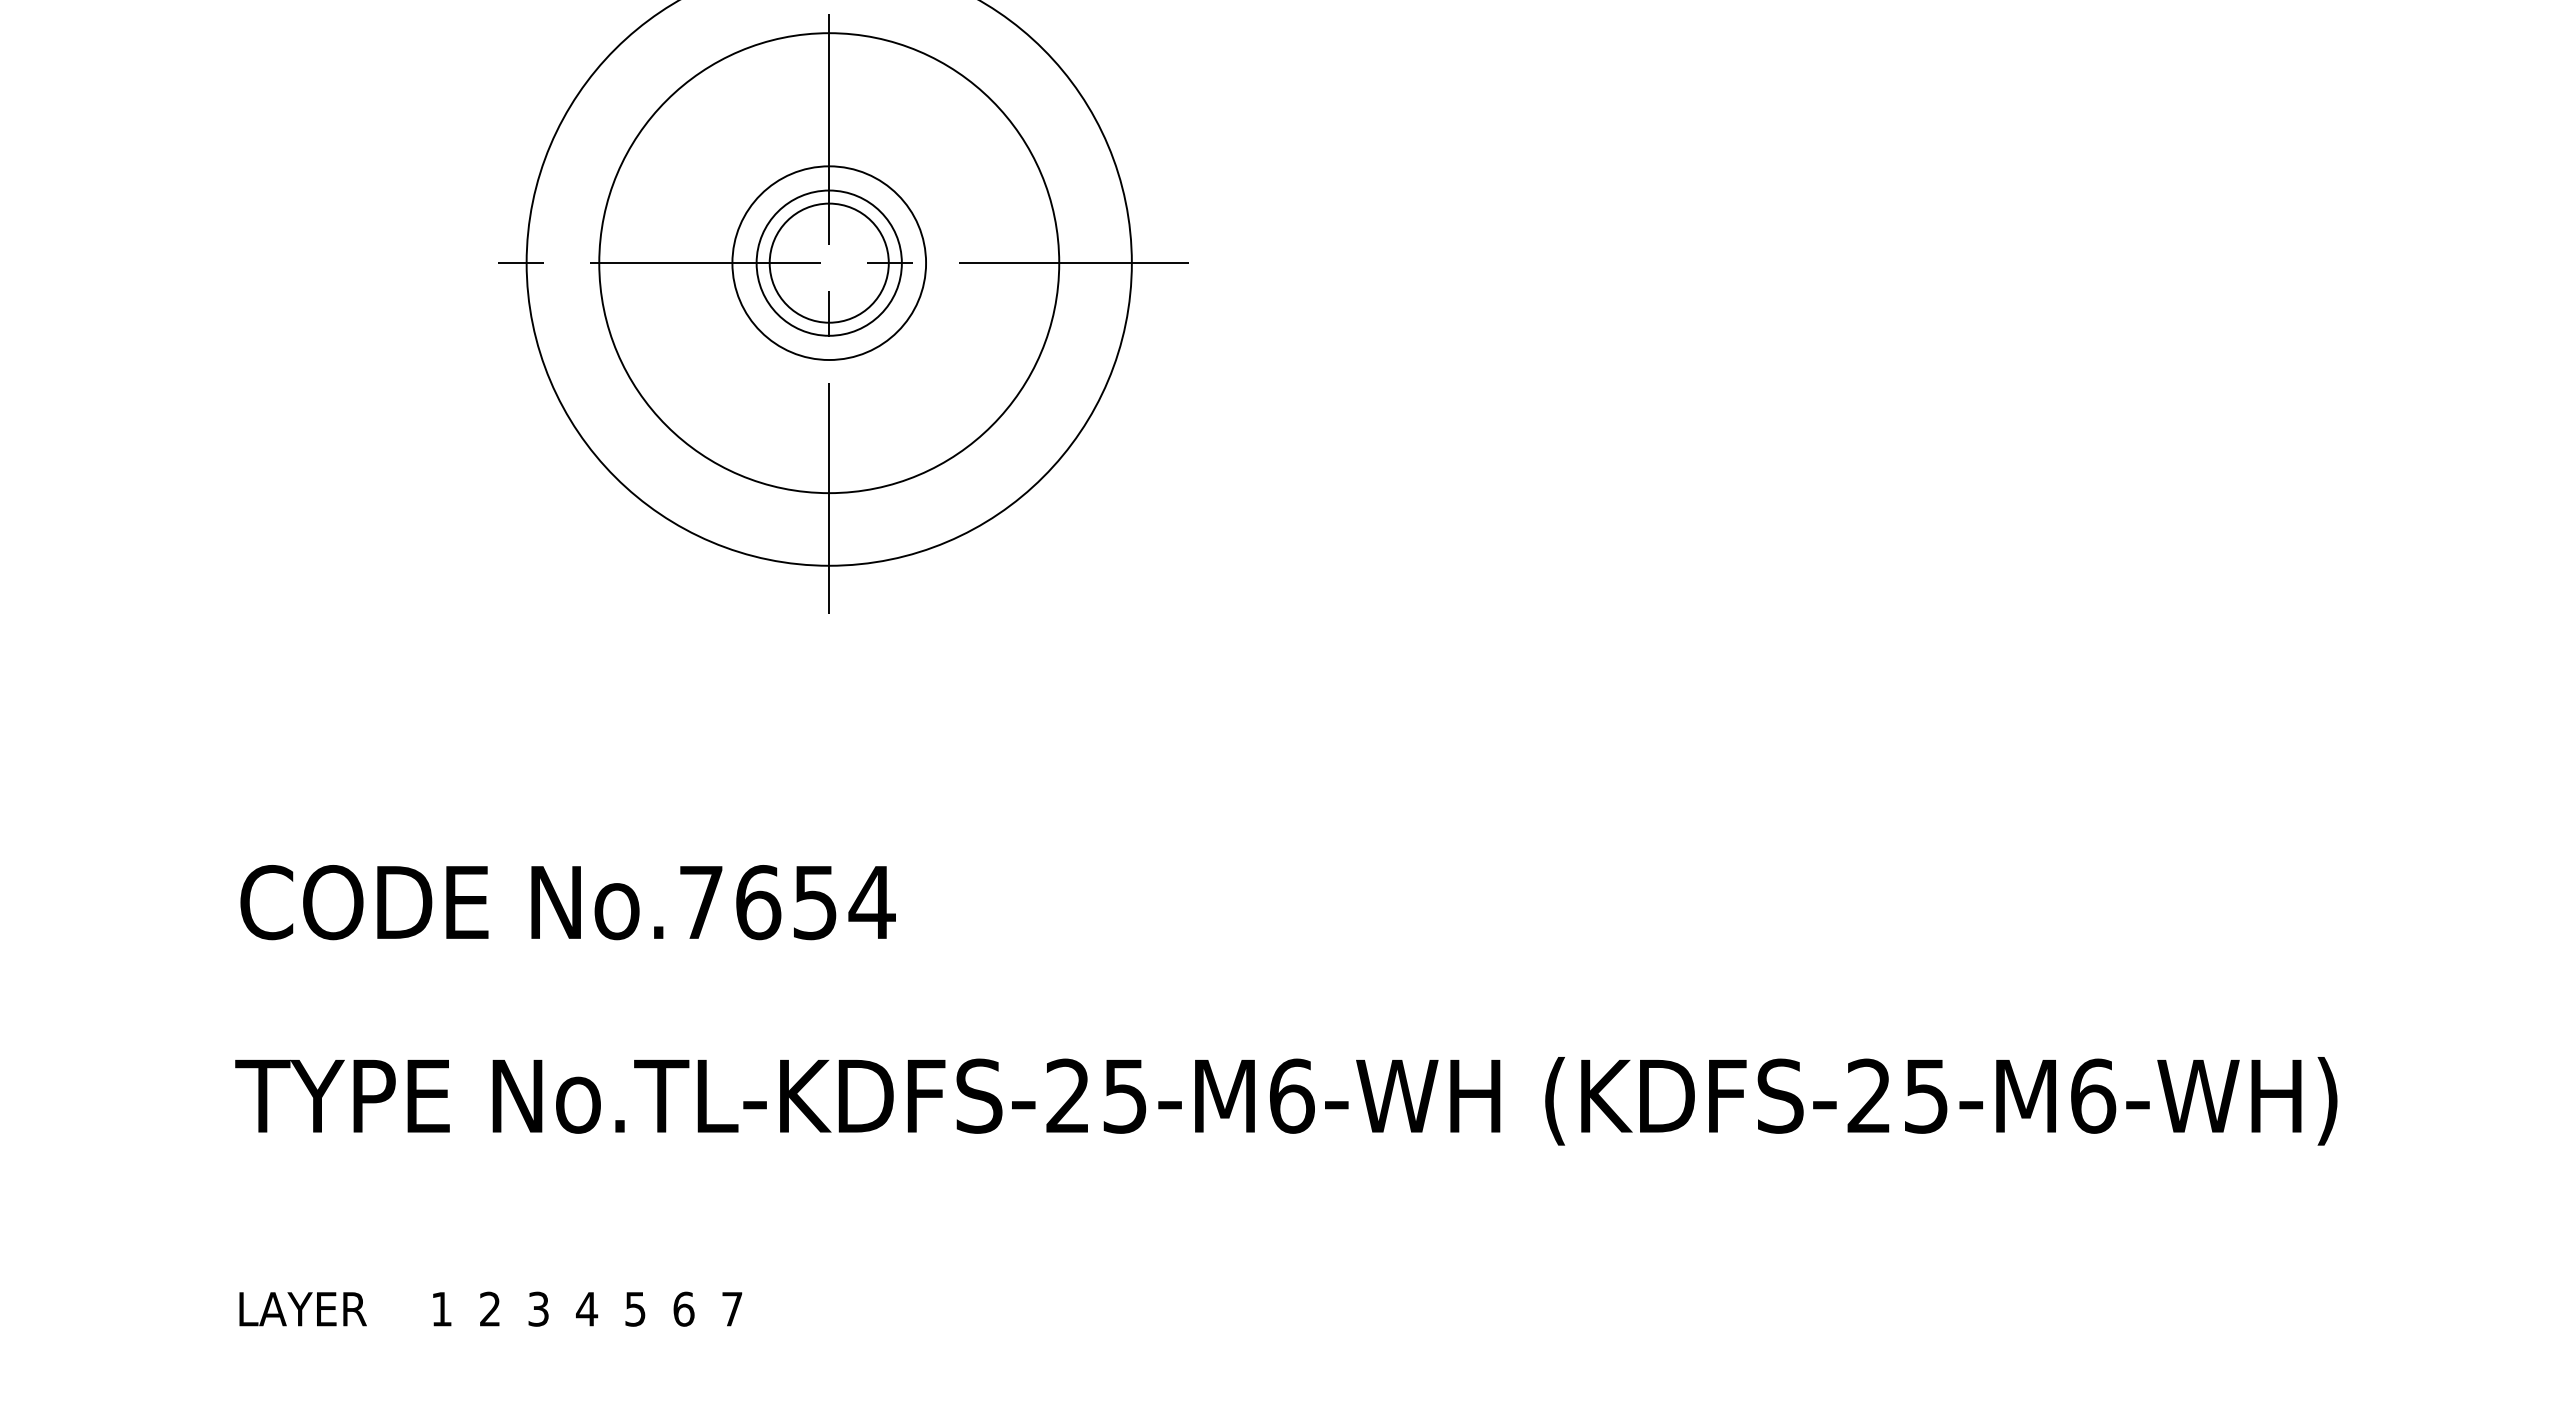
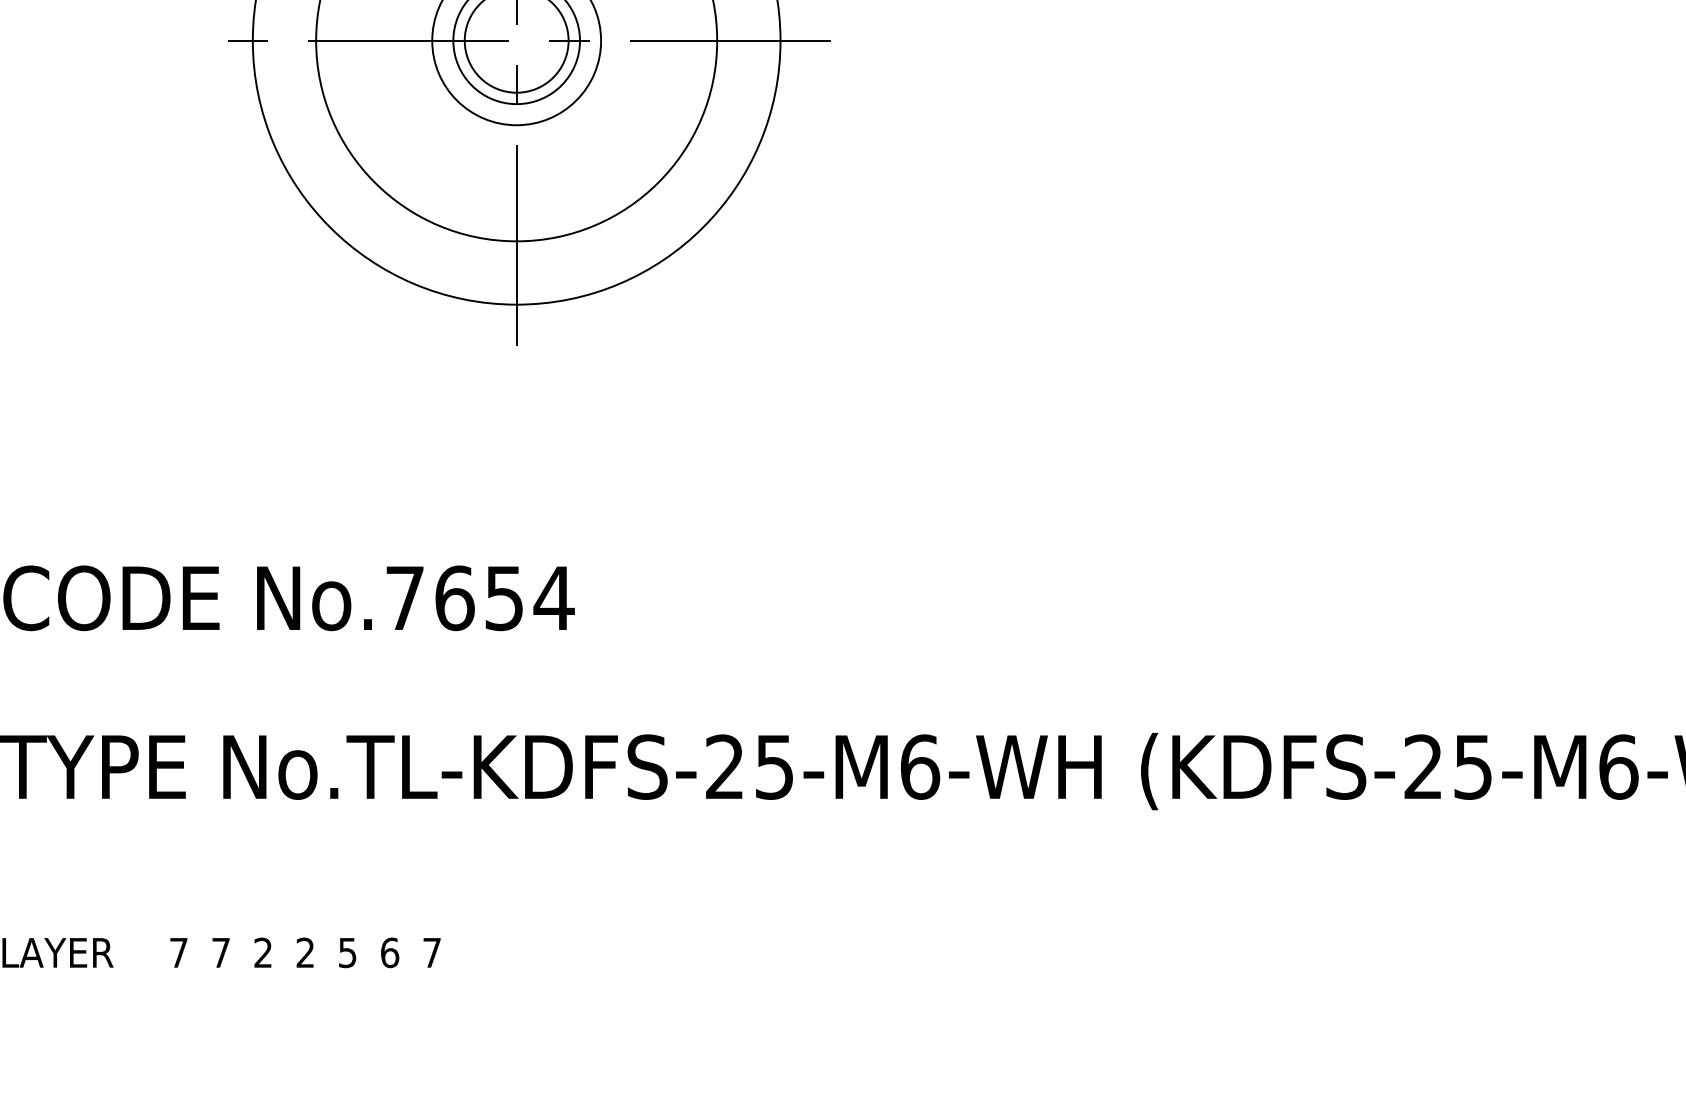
text: (489, 1308) -> (220, 952), 2 -> 7
text: (586, 1308) -> (305, 952), 4 -> 2
text: (441, 1309) -> (178, 953), 1 -> 7
text: (538, 1309) -> (263, 953), 3 -> 2

